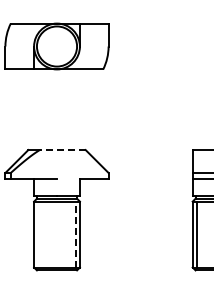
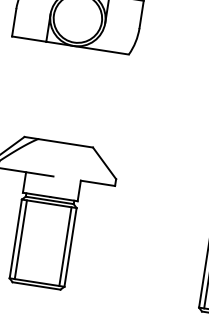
line: (62, 150) -> (65, 143), dashed -> solid
line: (38, 234) -> (21, 239), added
line: (75, 234) -> (65, 246), dashed -> solid

